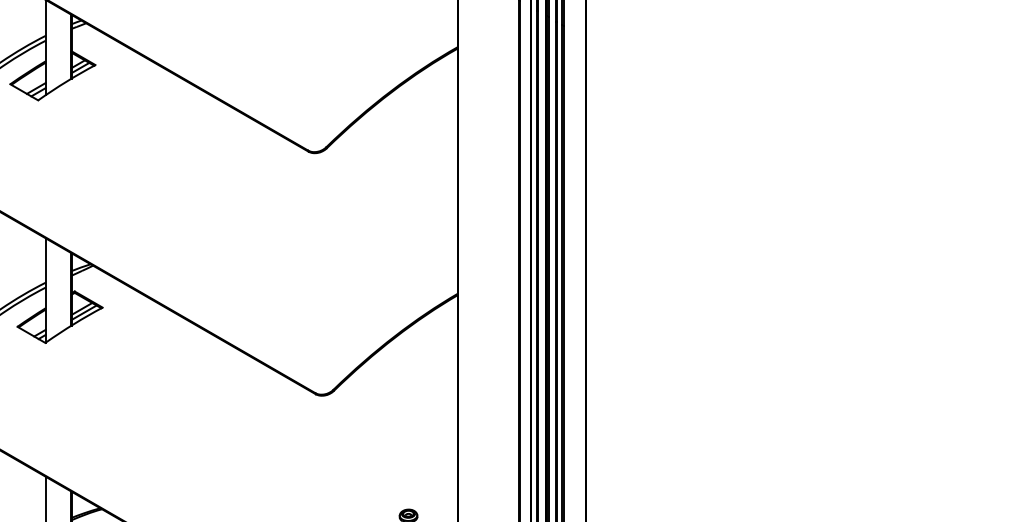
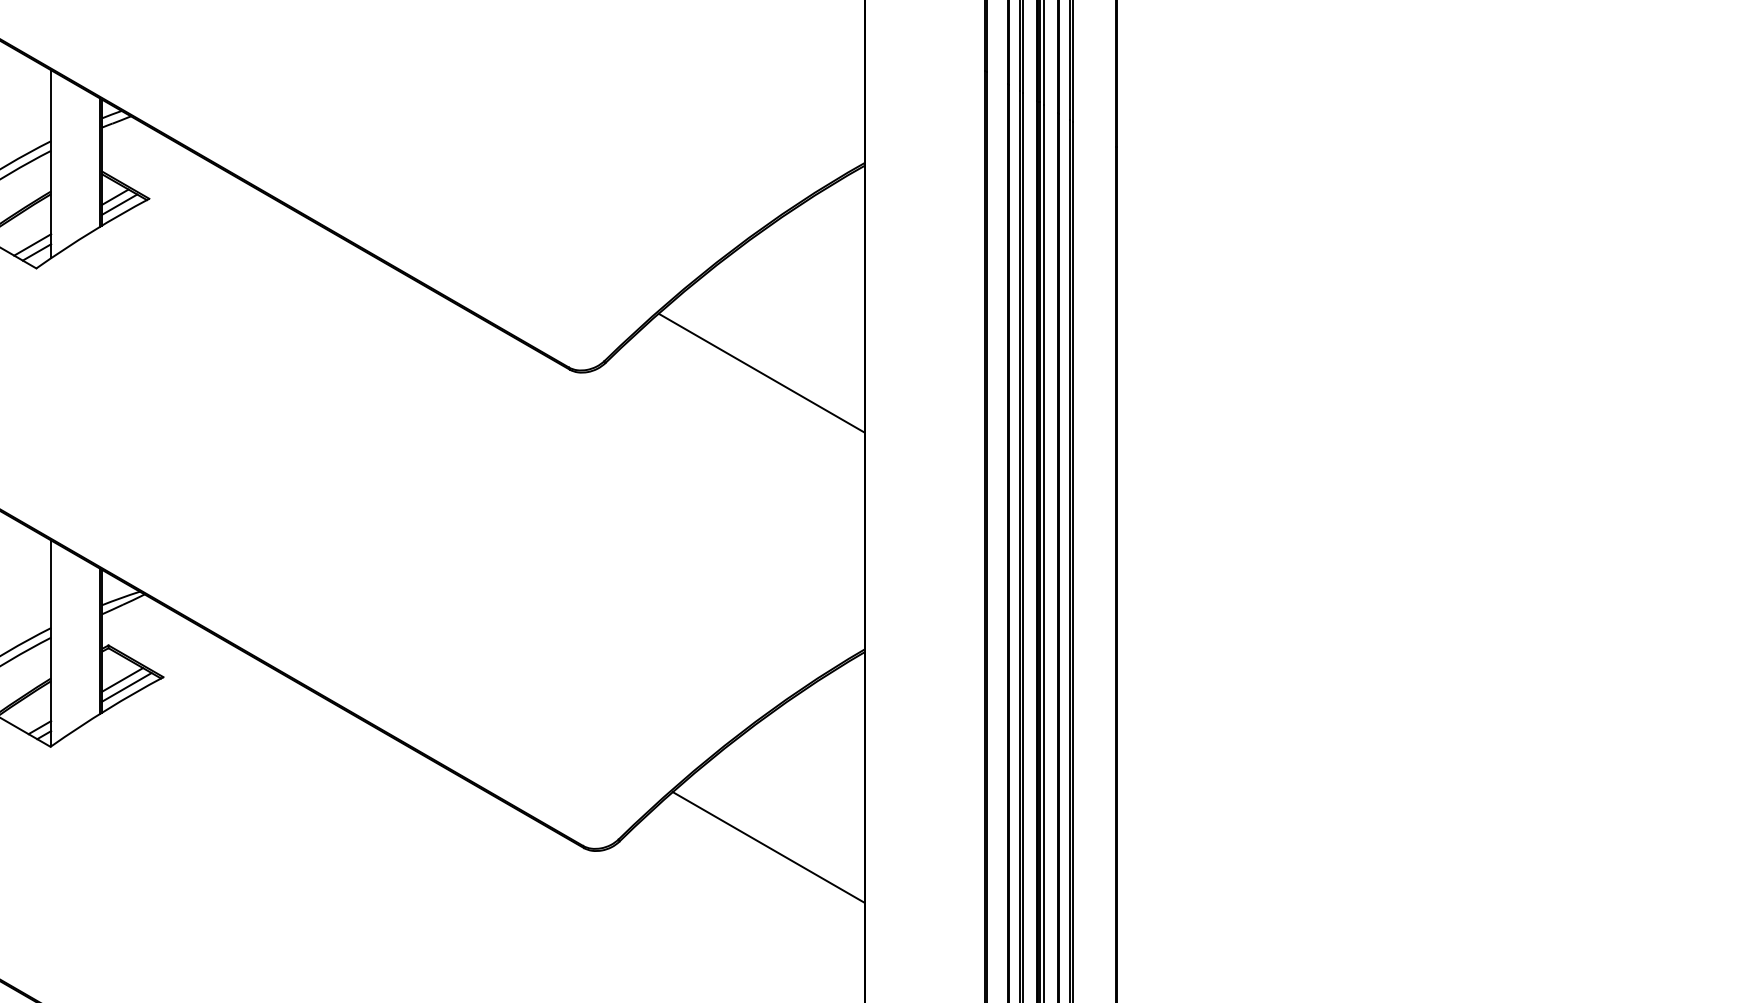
line: (405, 153) -> (760, 373), added
line: (409, 393) -> (768, 846), added

